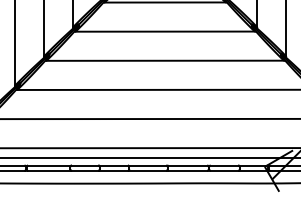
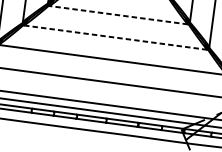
line: (165, 31) -> (118, 15), solid -> dashed
line: (164, 60) -> (115, 37), solid -> dashed

